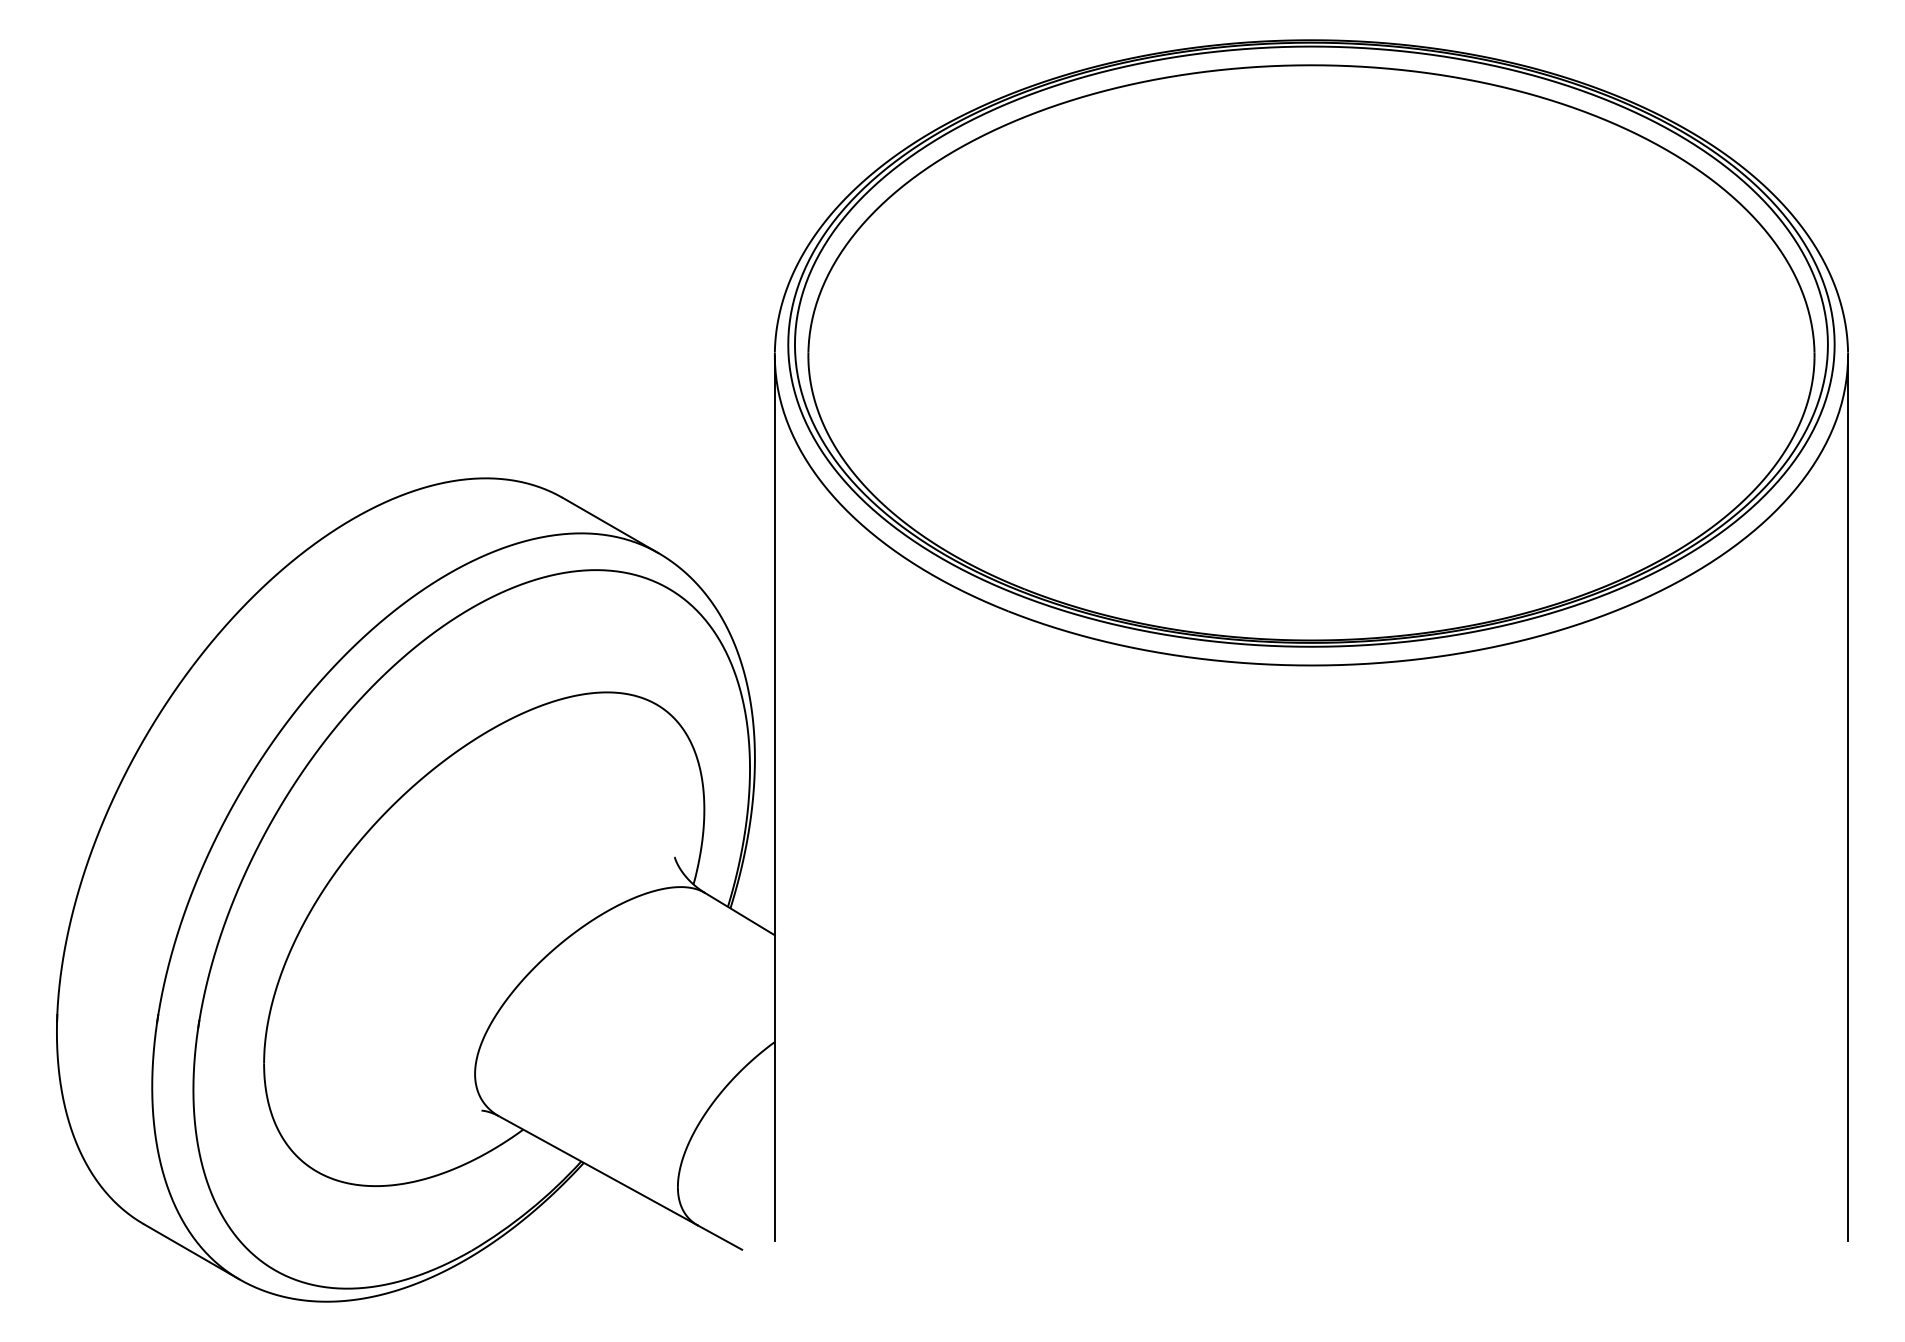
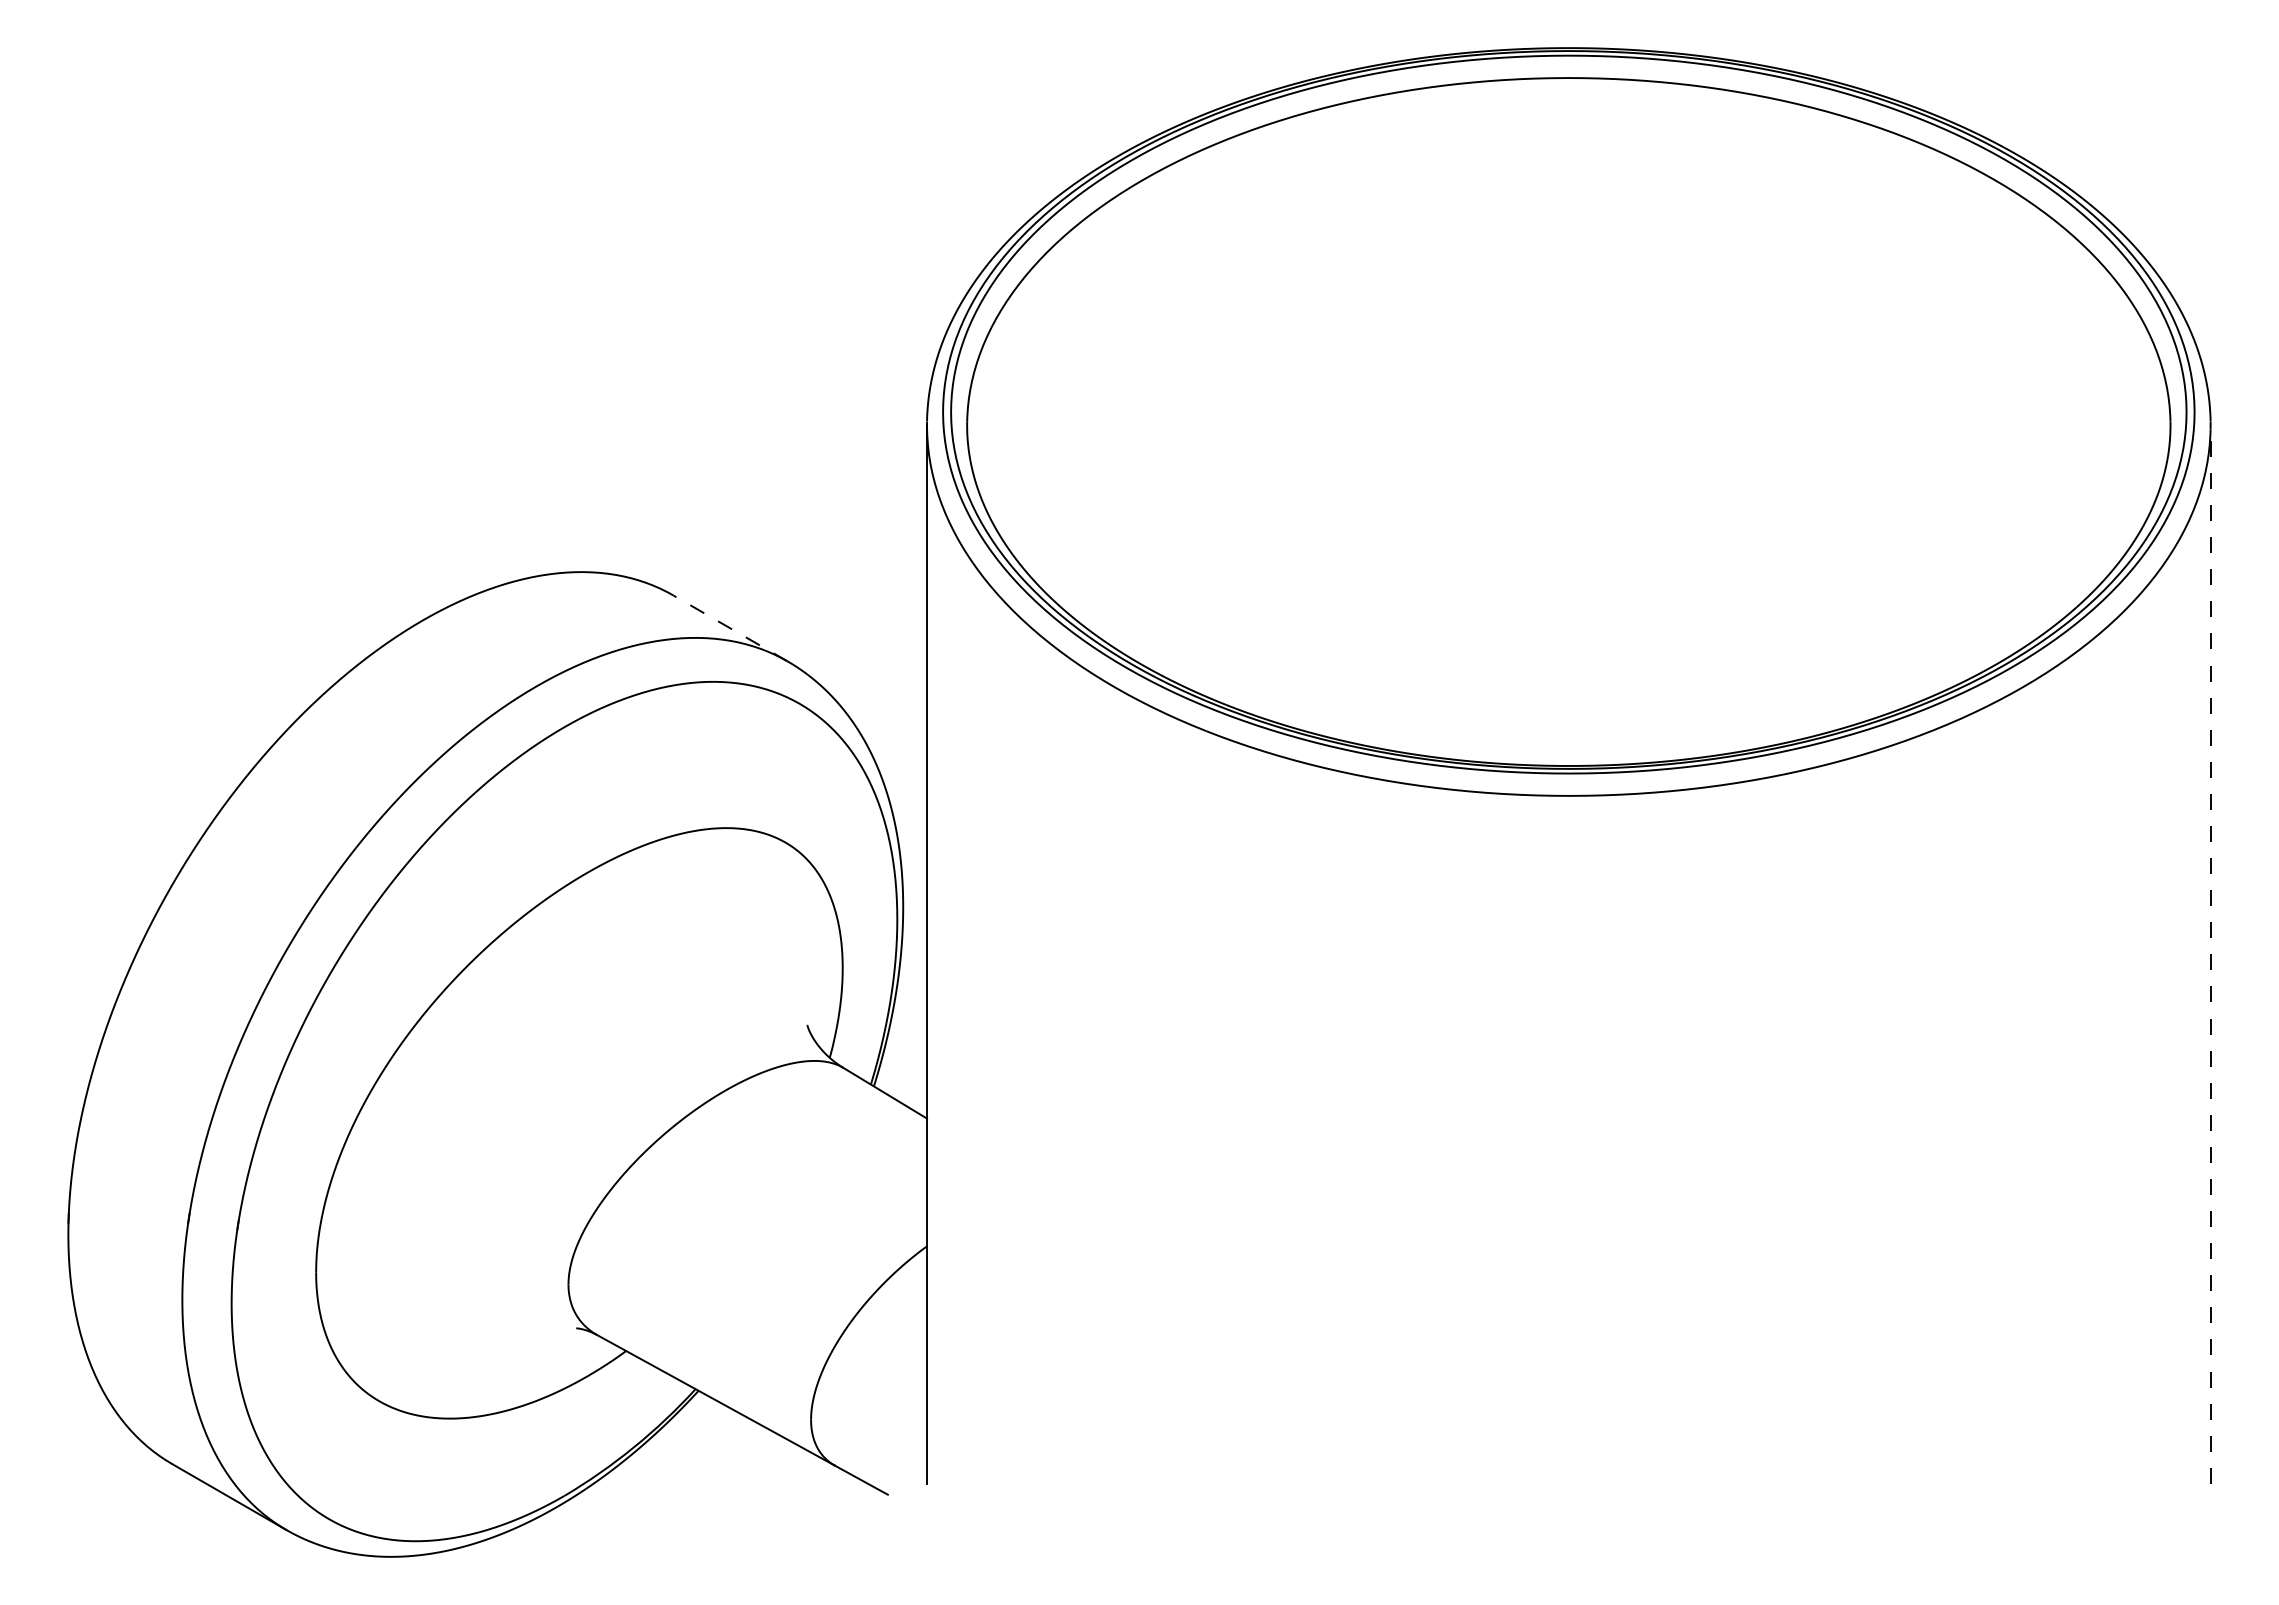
line: (610, 525) -> (730, 628), solid -> dashed
line: (1847, 798) -> (2210, 954), solid -> dashed

